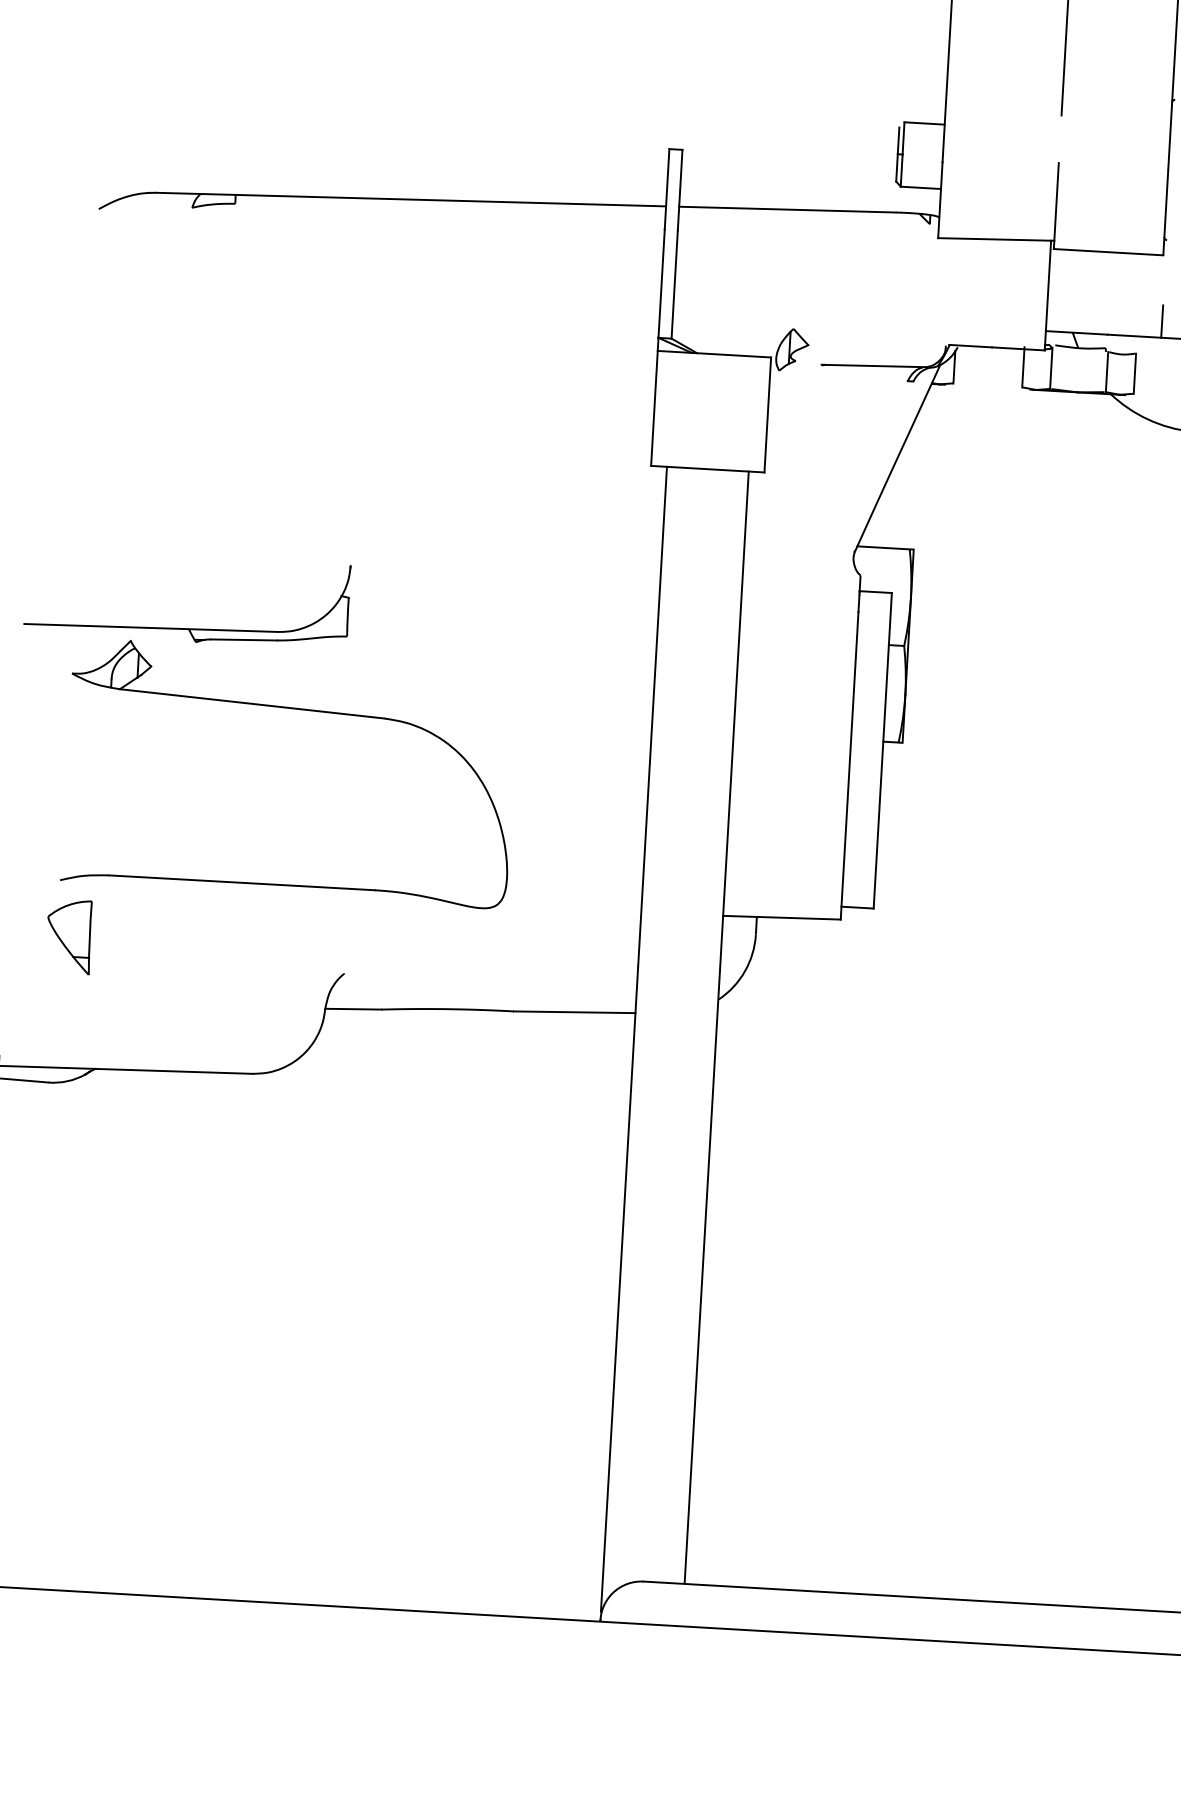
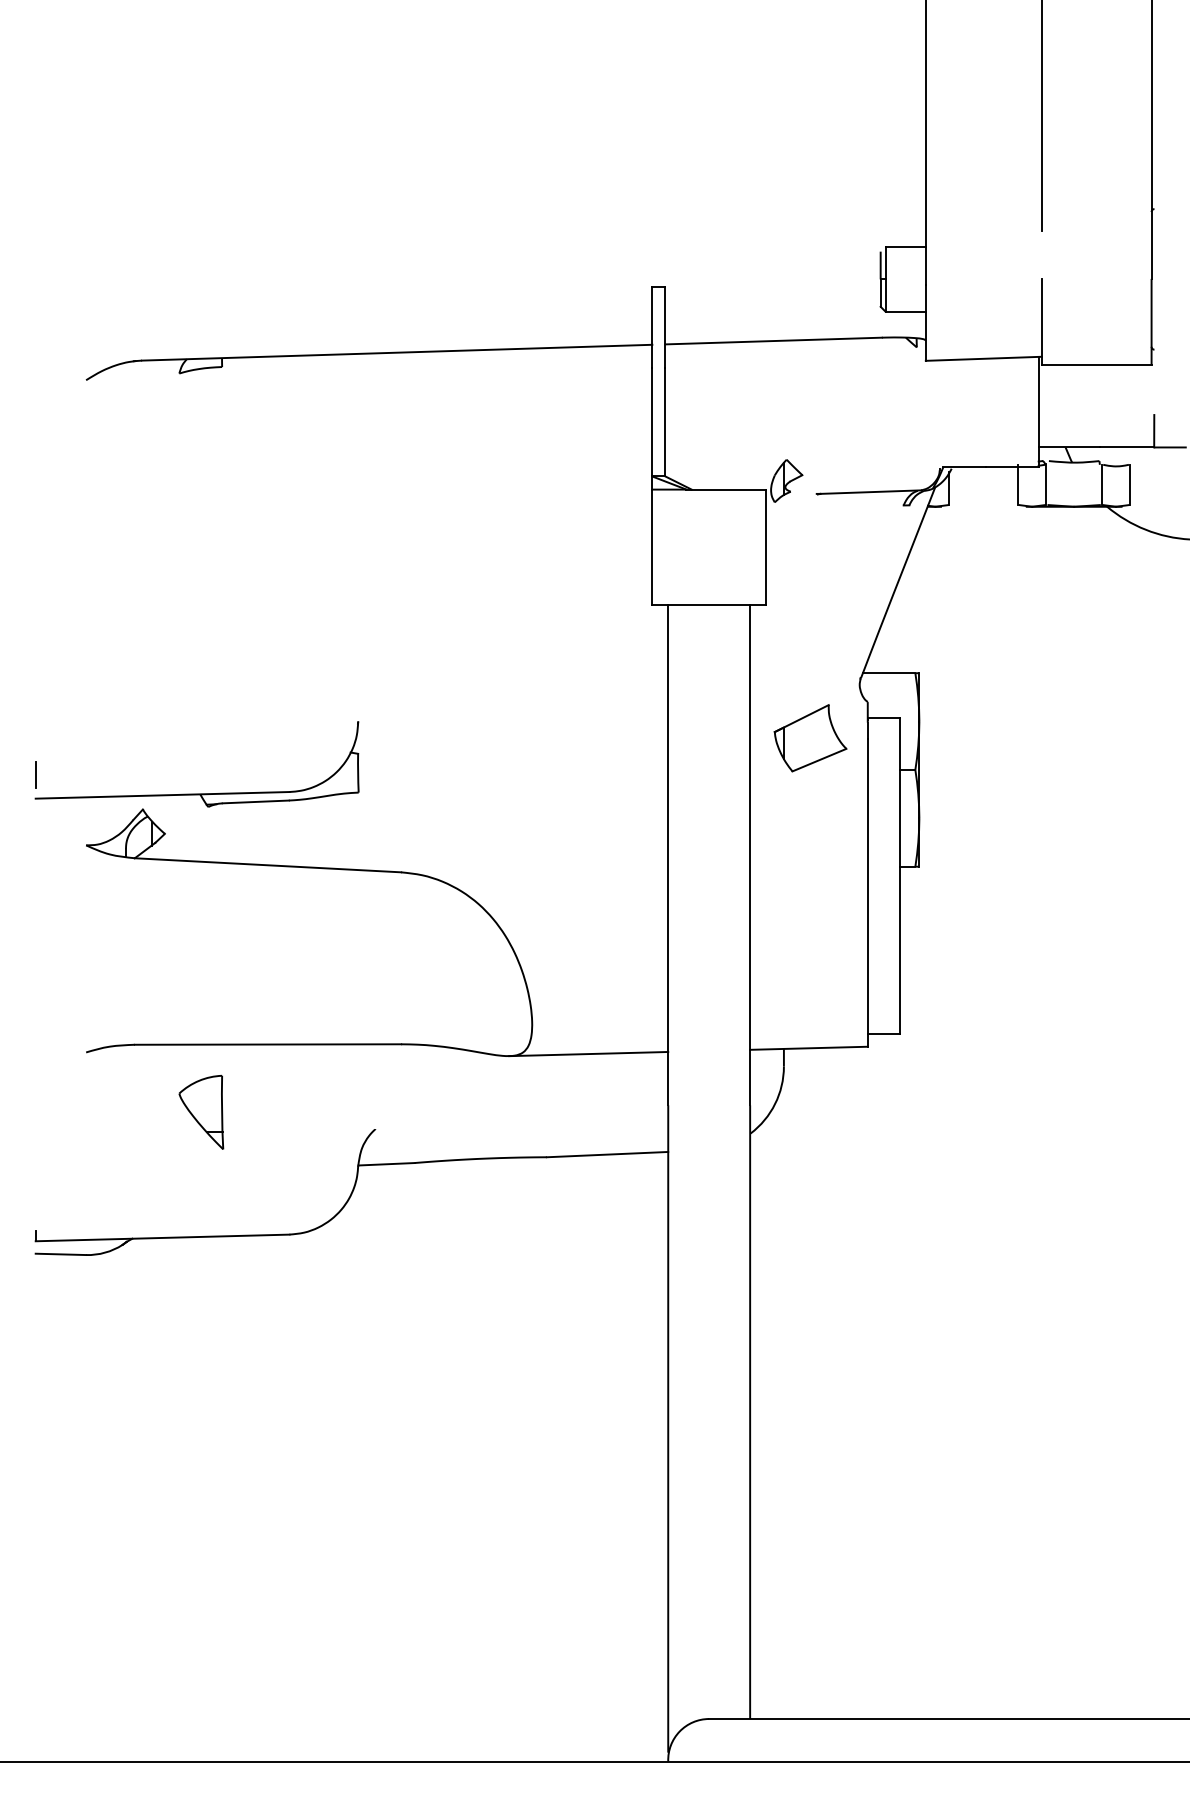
line: (25, 599) -> (35, 774), added
part: (801, 608) -> (810, 738), added
line: (561, 910) -> (588, 1053), added
part: (69, 935) -> (201, 1111), moved

